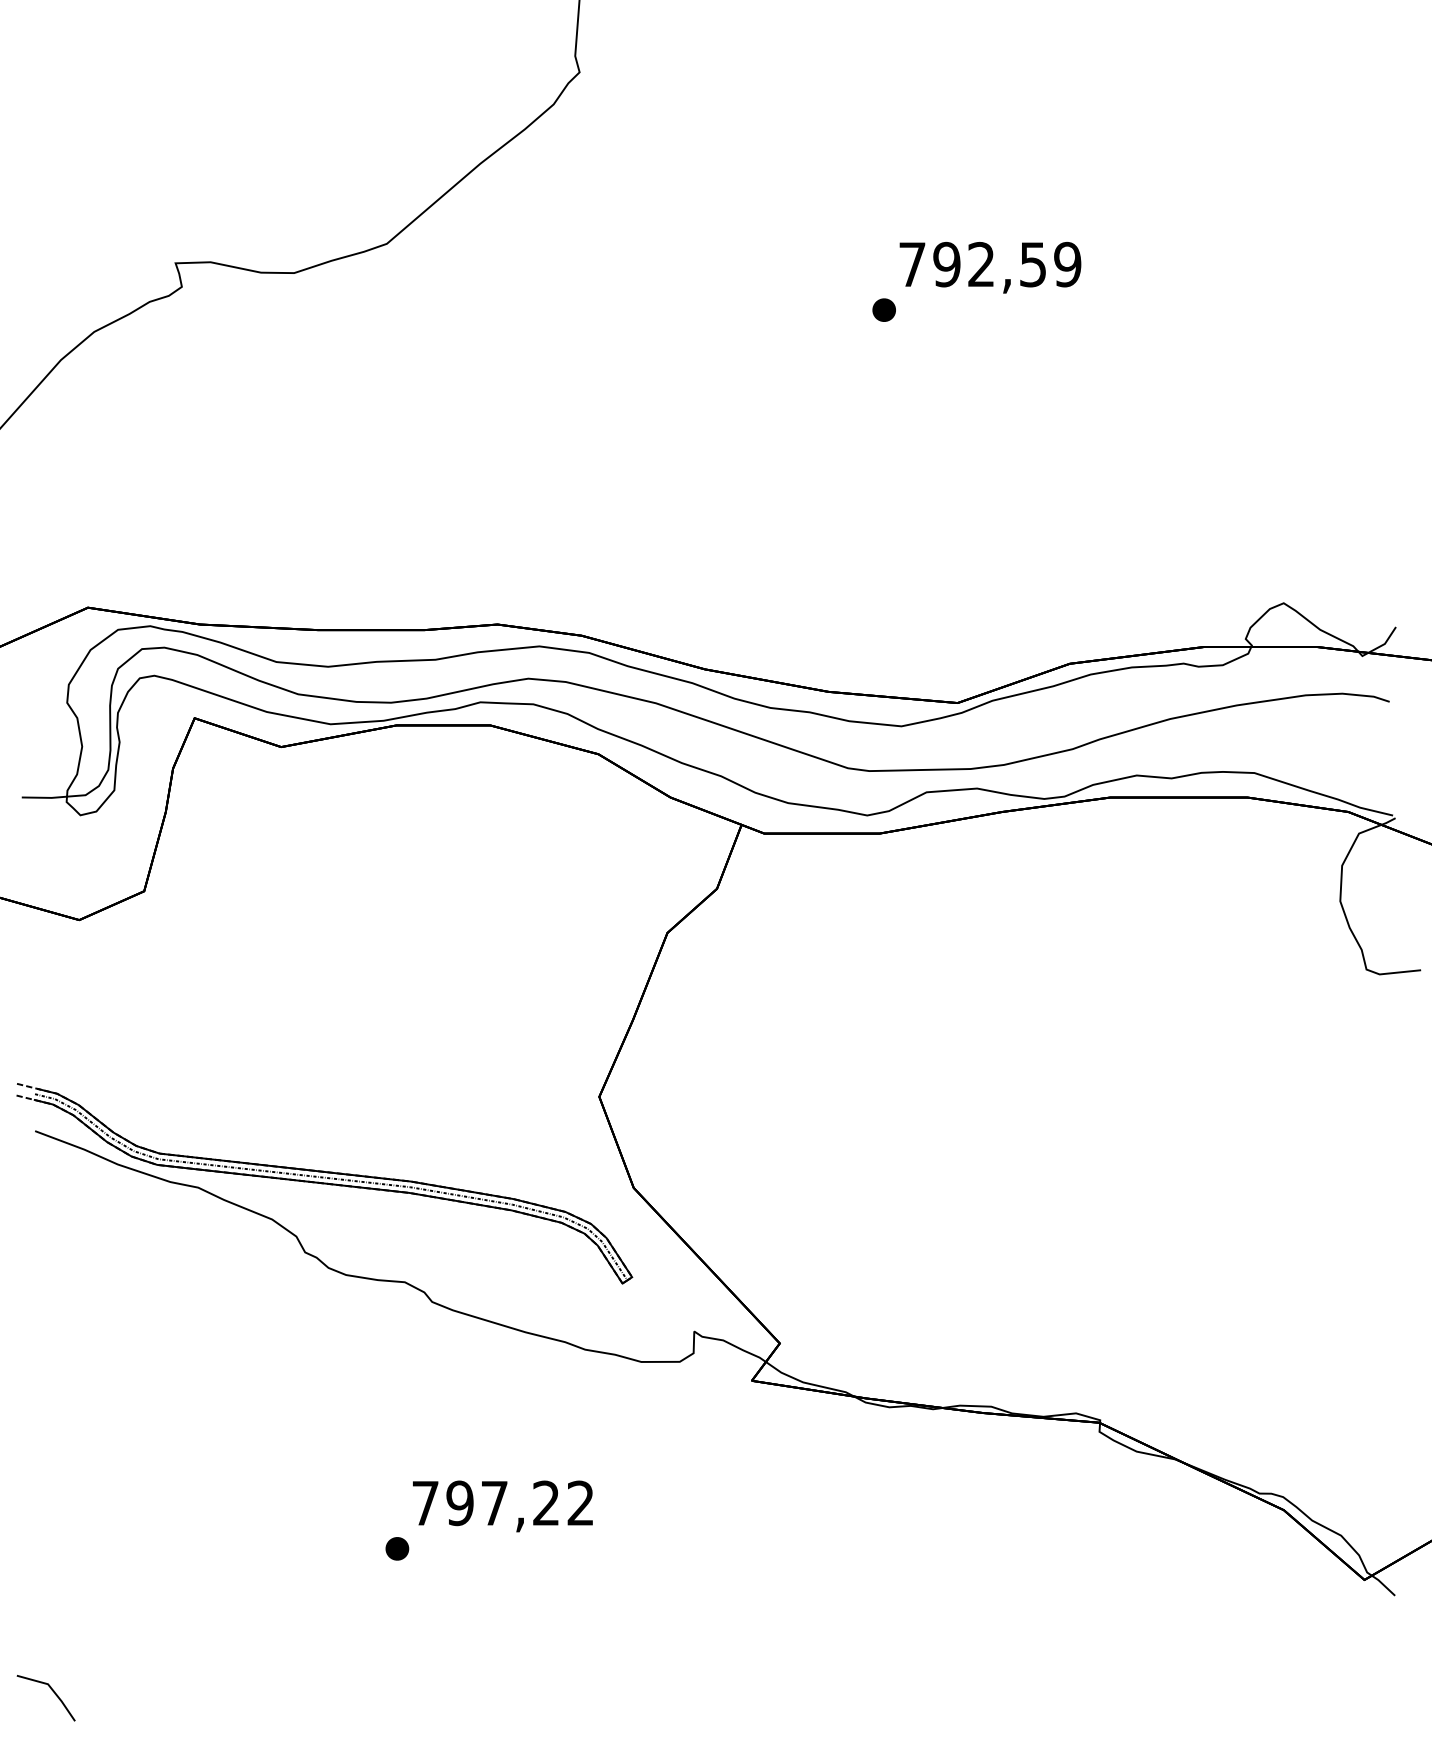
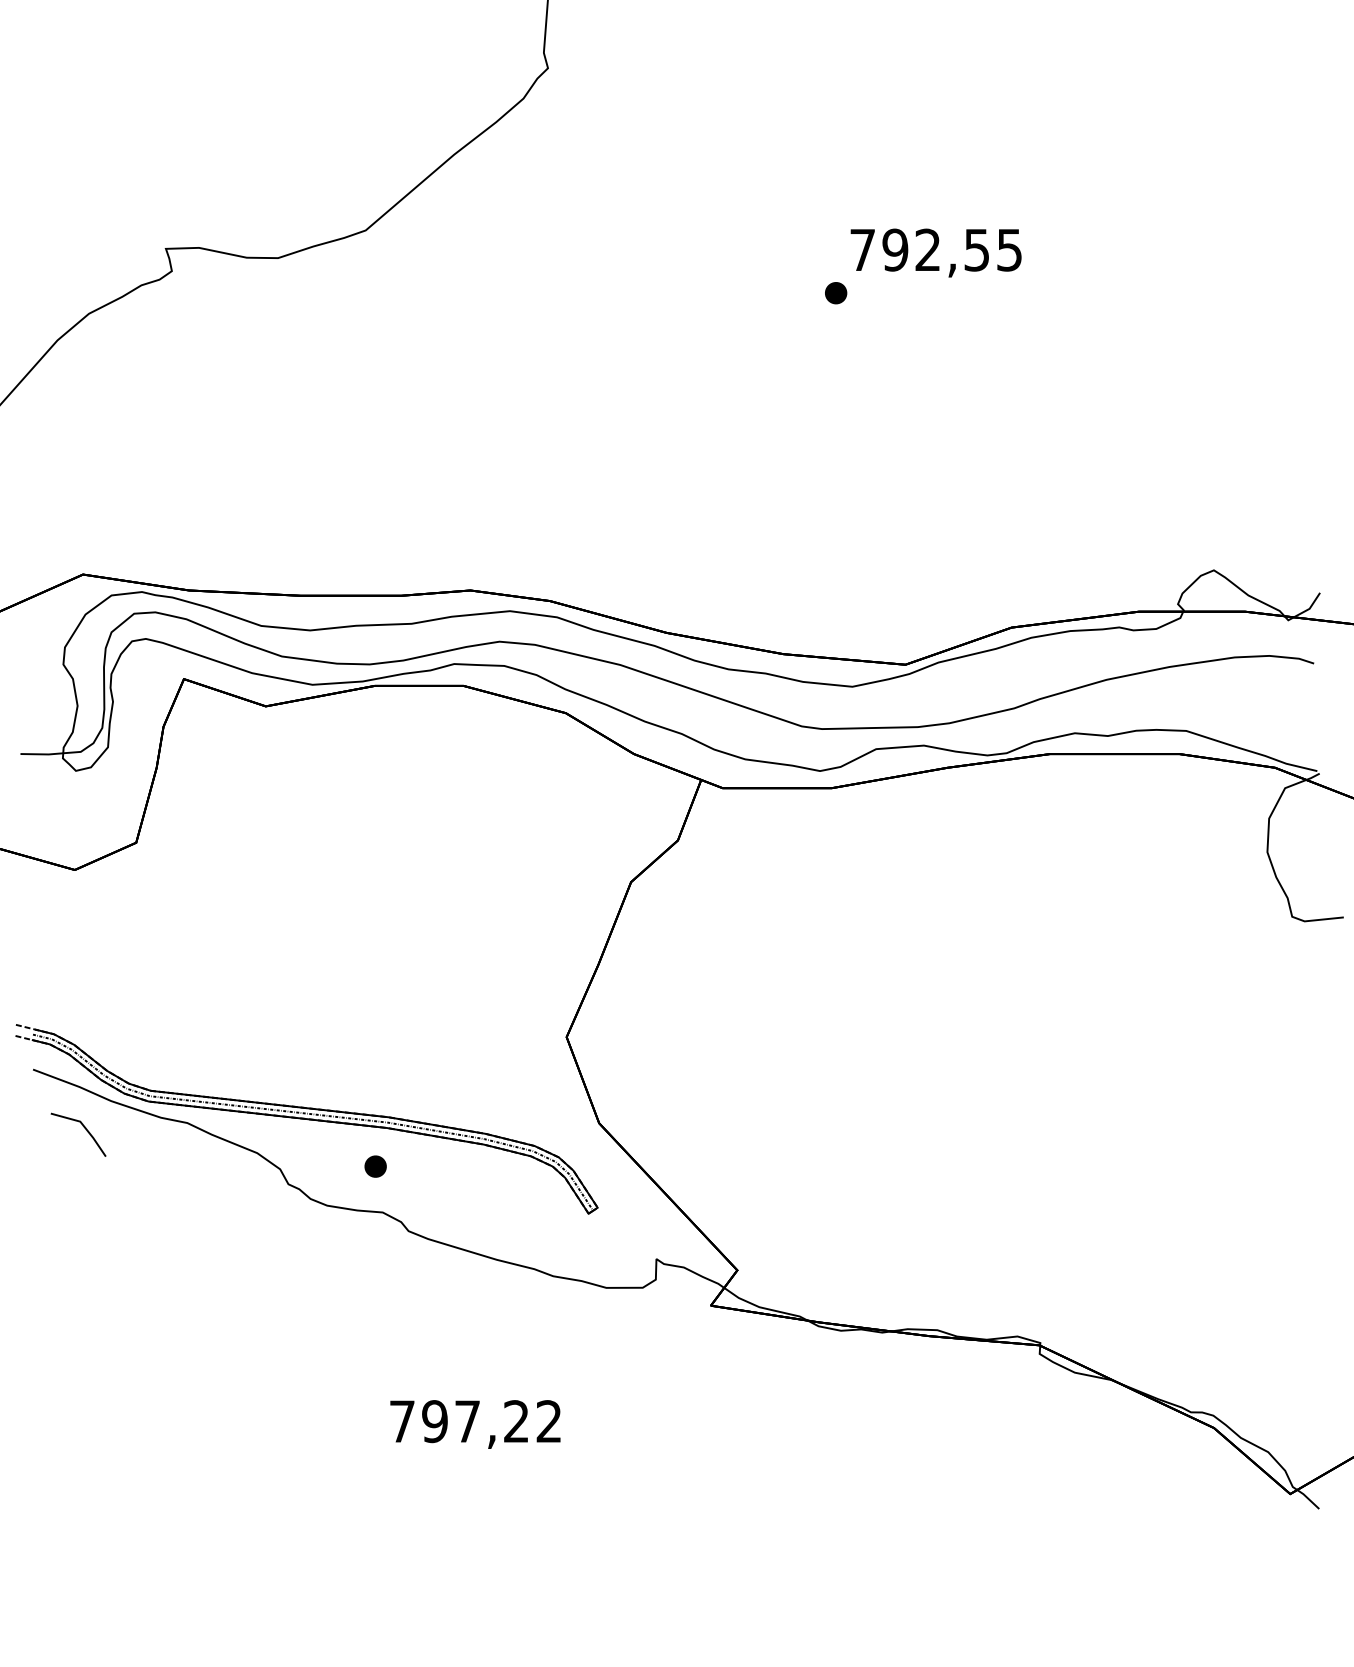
text: (1067, 263) -> (1009, 249), 792,59 -> 792,55
part: (397, 1548) -> (375, 1166), moved
line: (52, 1691) -> (84, 1128), moved

